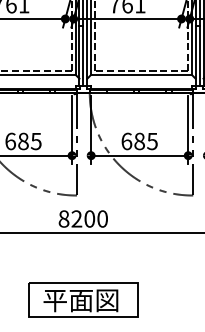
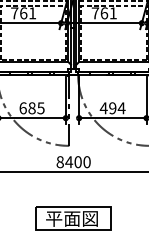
text: (139, 141) -> (112, 108), 685 -> 494
text: (77, 218) -> (69, 161), 8200 -> 8400

